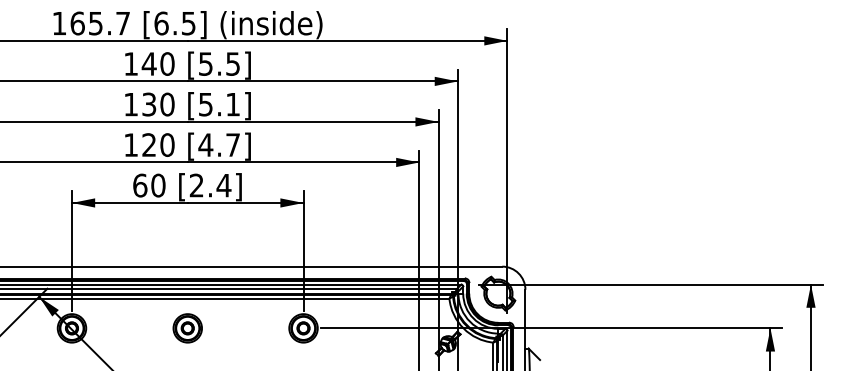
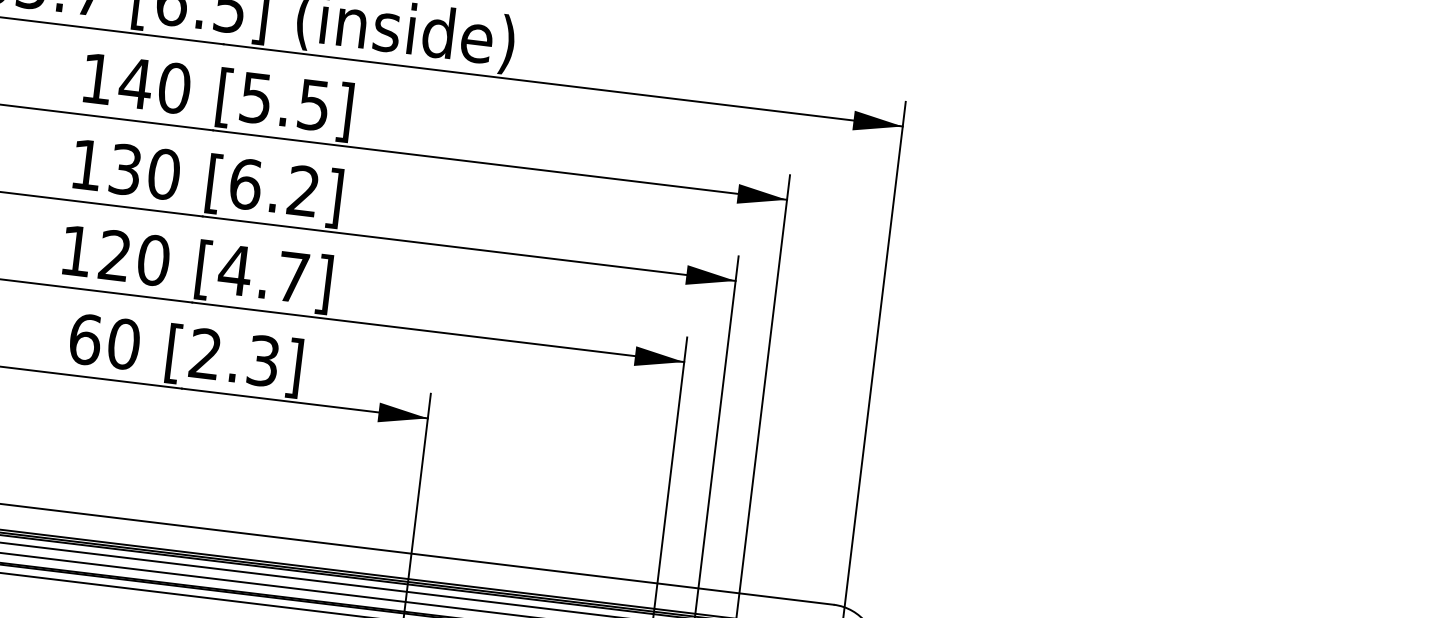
text: (218, 104) -> (272, 187), [5.1] -> [6.2]
text: (223, 185) -> (262, 360), [2.4] -> [2.3]

